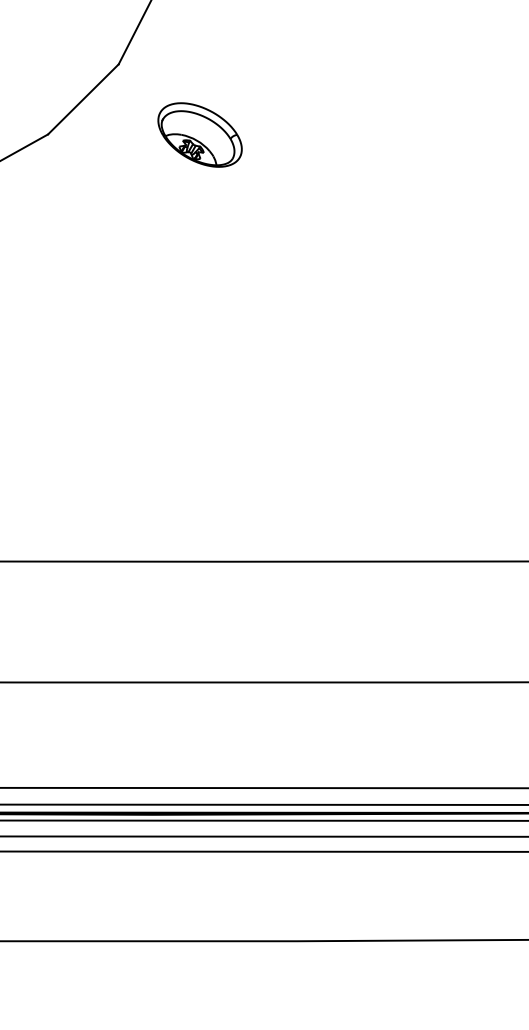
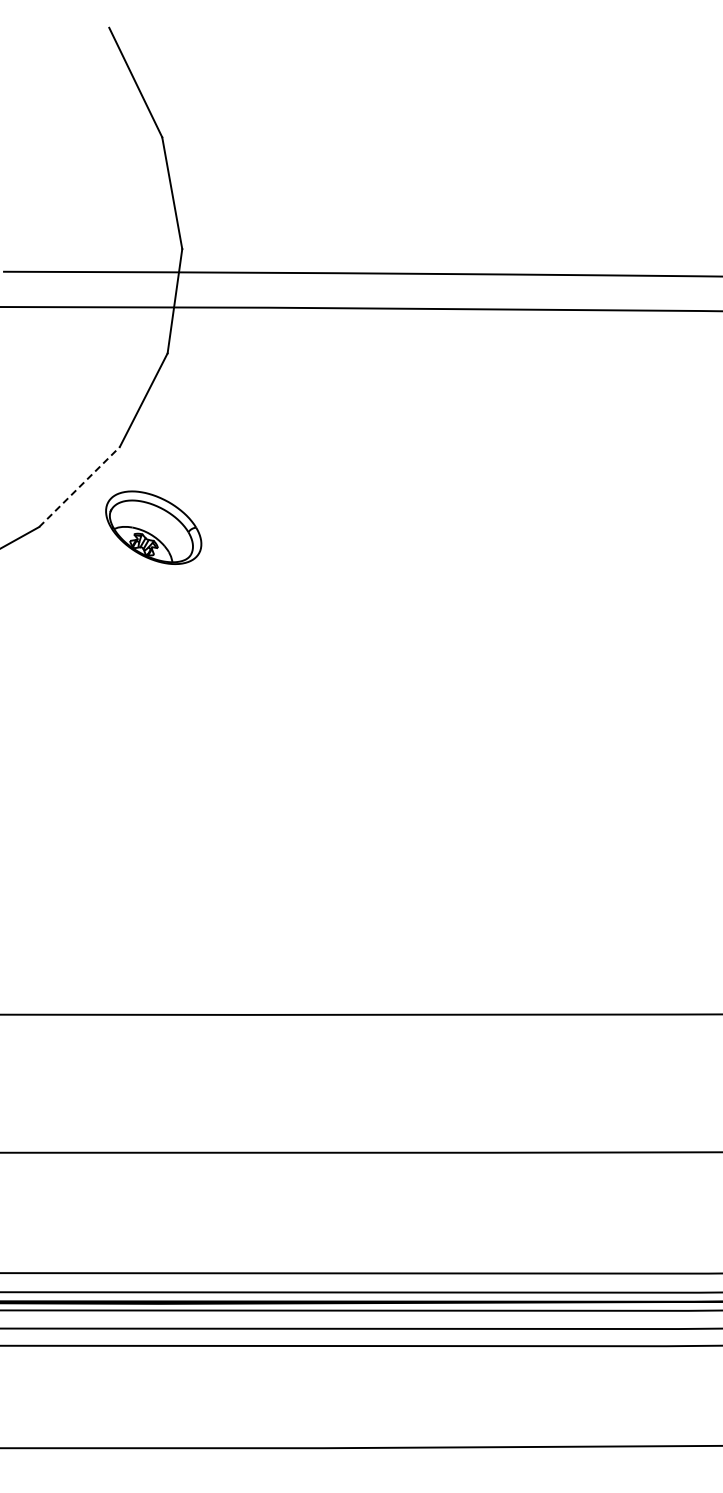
line: (83, 99) -> (79, 487), solid -> dashed
part: (199, 134) -> (153, 527), moved

